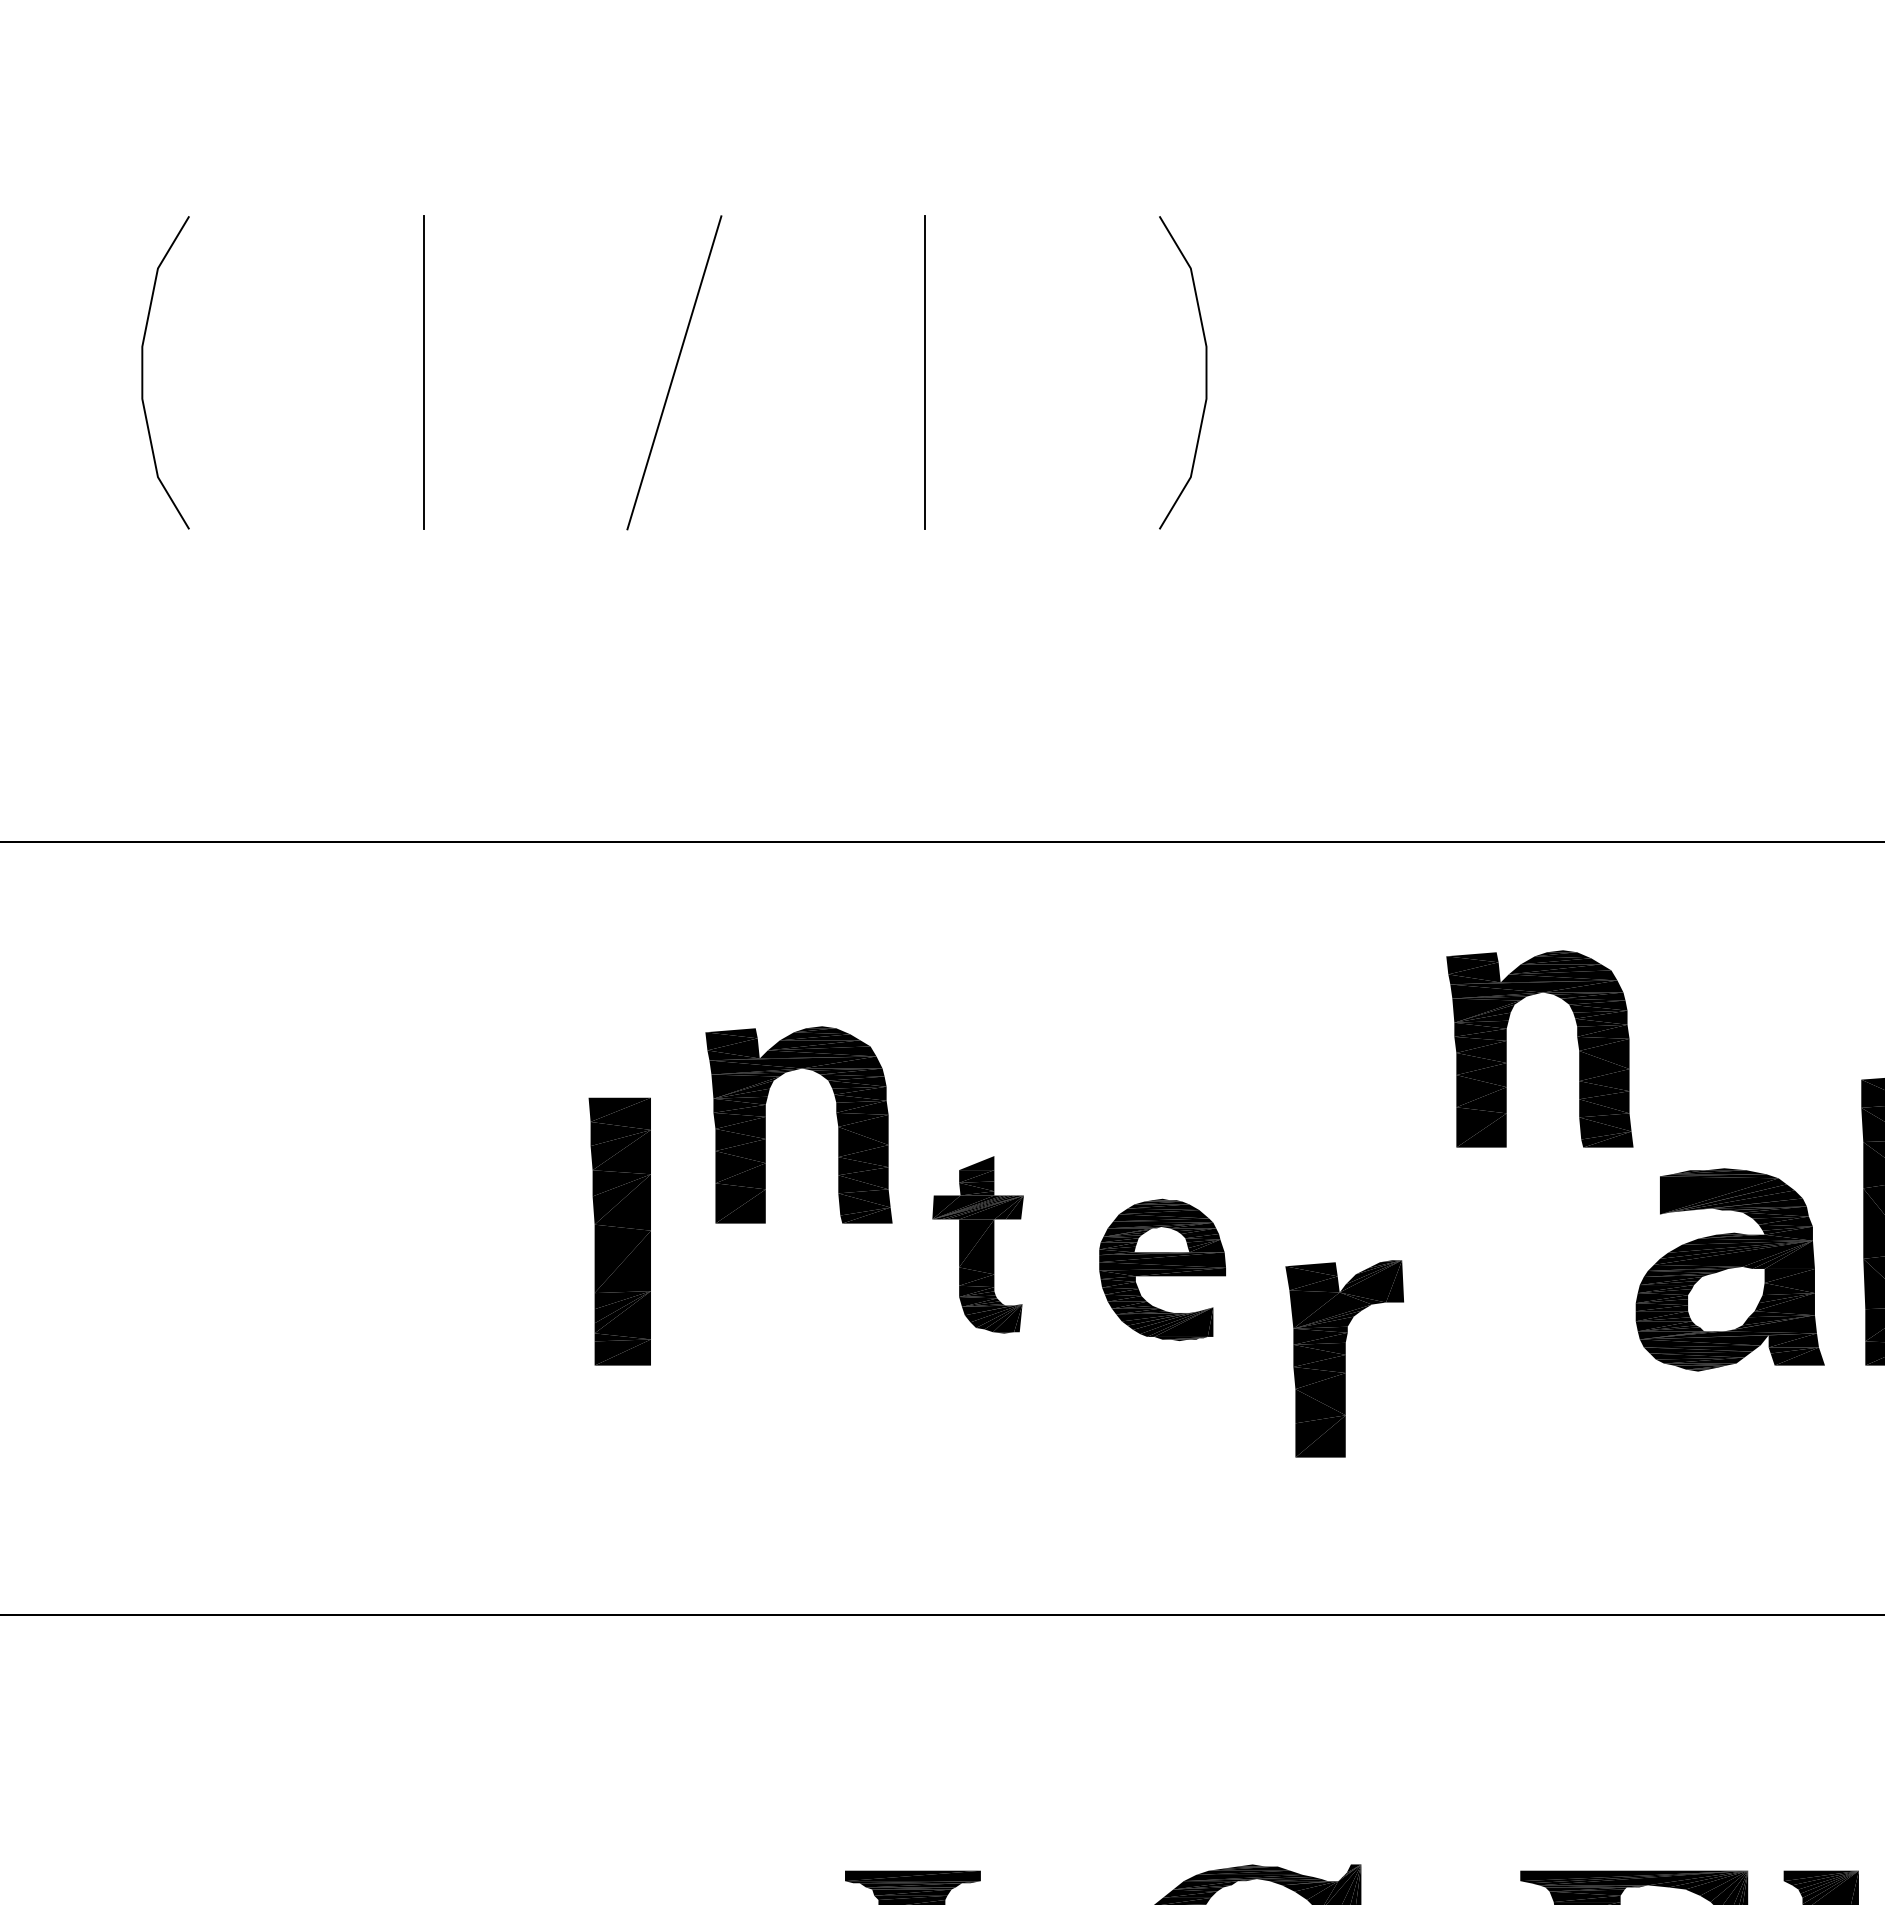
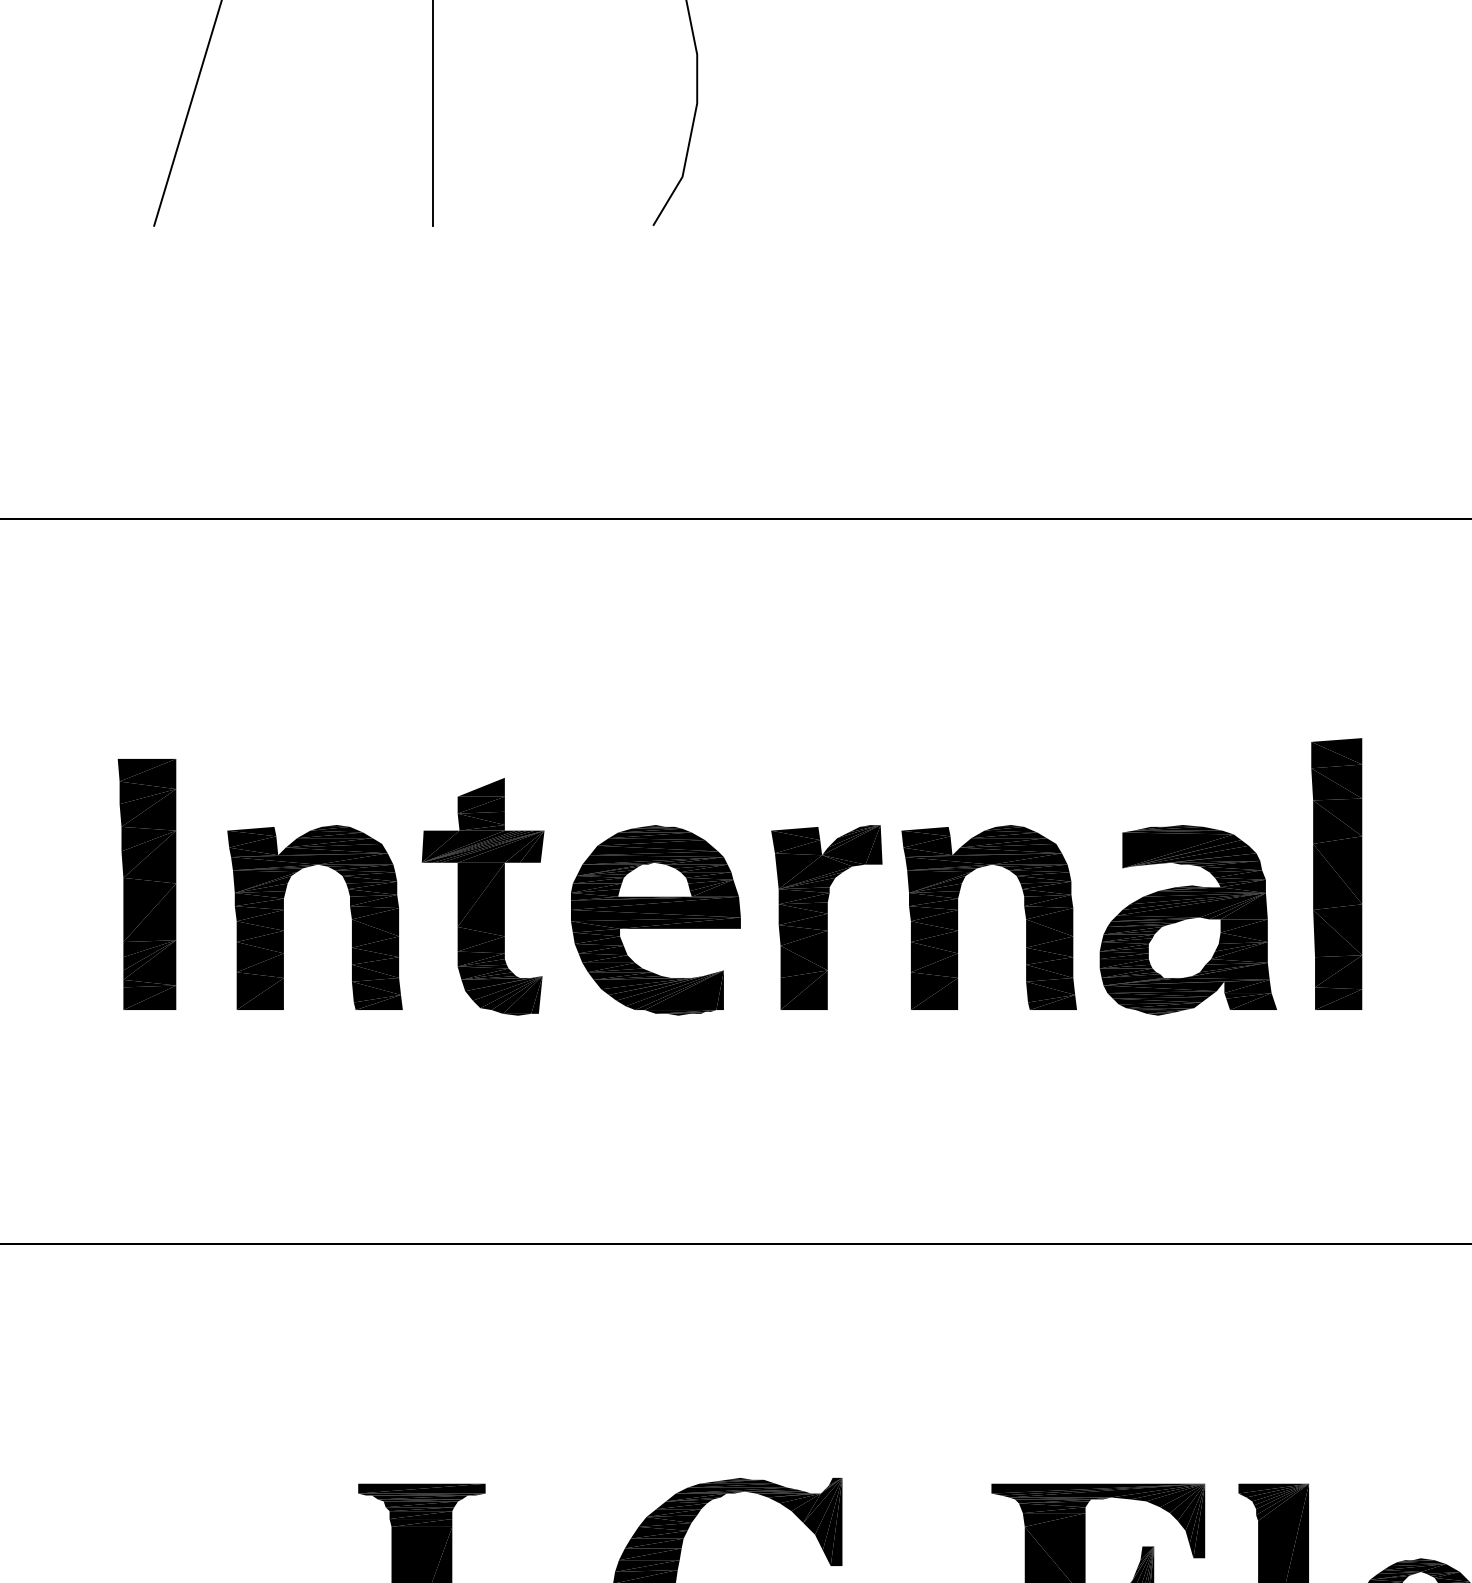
part: (1506, 1048) -> (957, 917), moved
part: (765, 1124) -> (283, 917), moved
part: (977, 1244) -> (482, 896), size x1.43
part: (1162, 1269) -> (655, 919), size x1.43
part: (1344, 1358) -> (826, 917), moved

